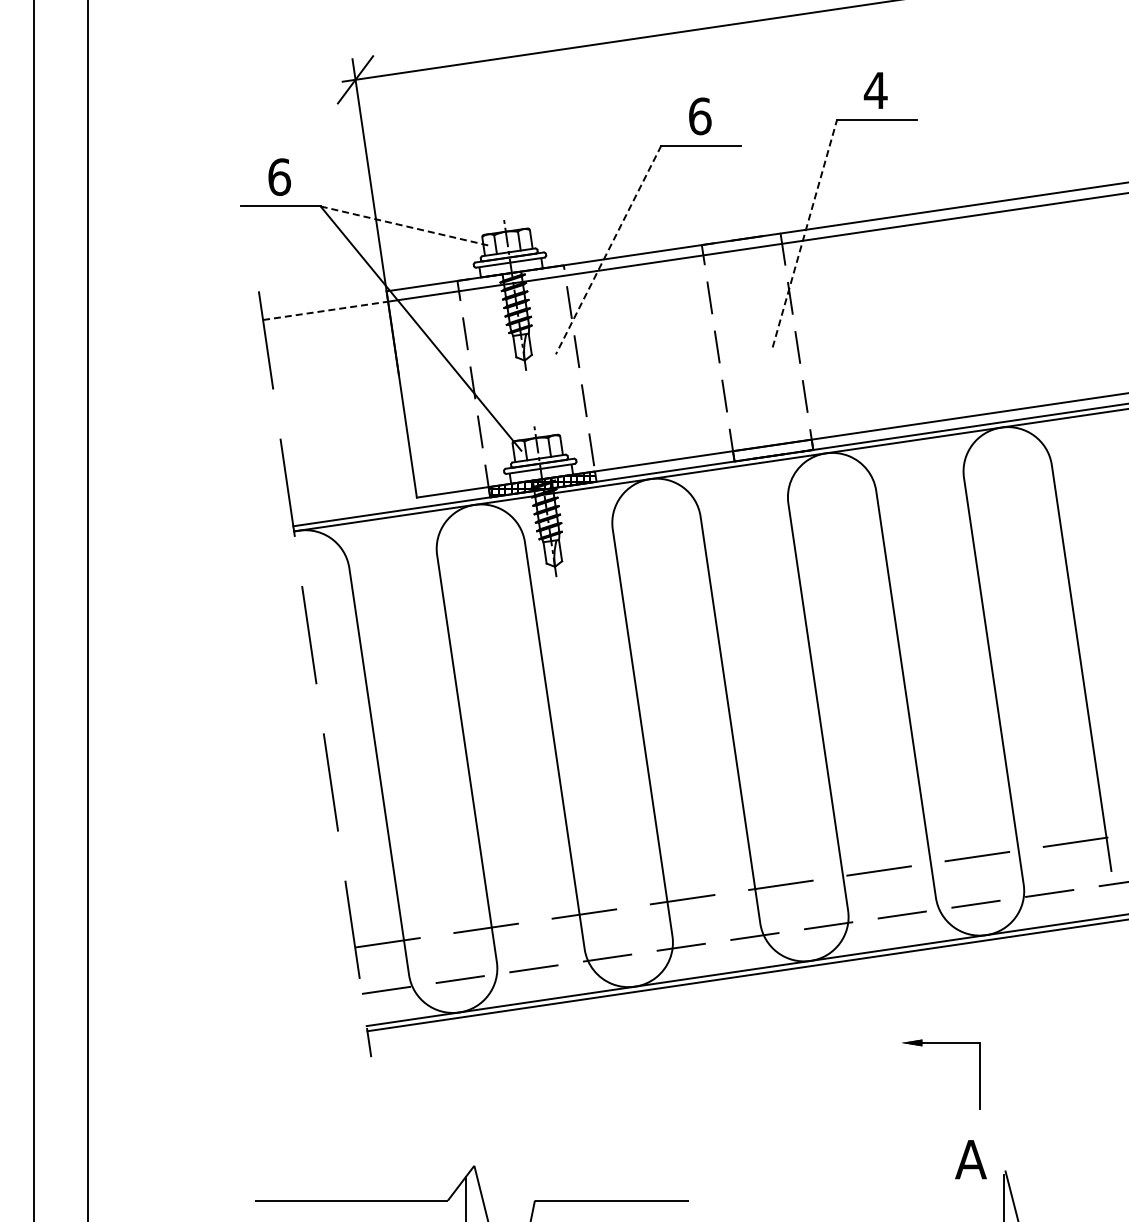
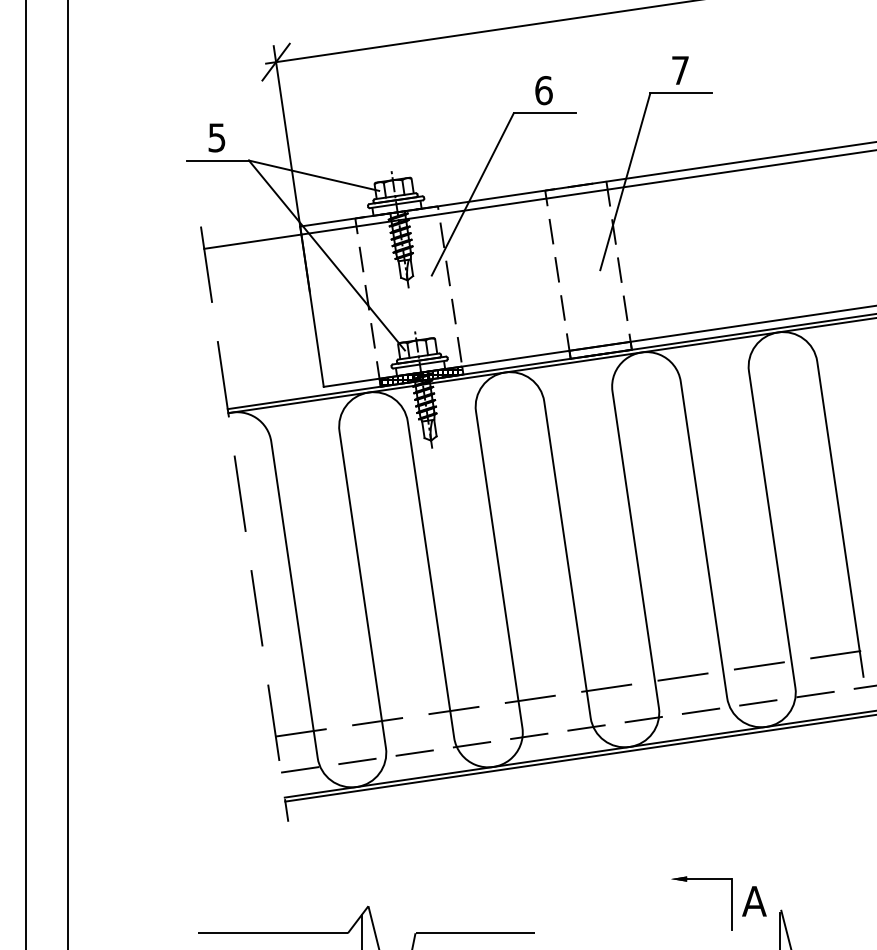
text: (875, 90) -> (680, 70), 4 -> 7
text: (279, 177) -> (216, 138), 6 -> 5
line: (404, 225) -> (314, 175), dashed -> solid
line: (805, 233) -> (625, 181), dashed -> solid
line: (608, 250) -> (472, 194), dashed -> solid
line: (326, 310) -> (253, 241), dashed -> solid
part: (941, 1043) -> (701, 879), moved

